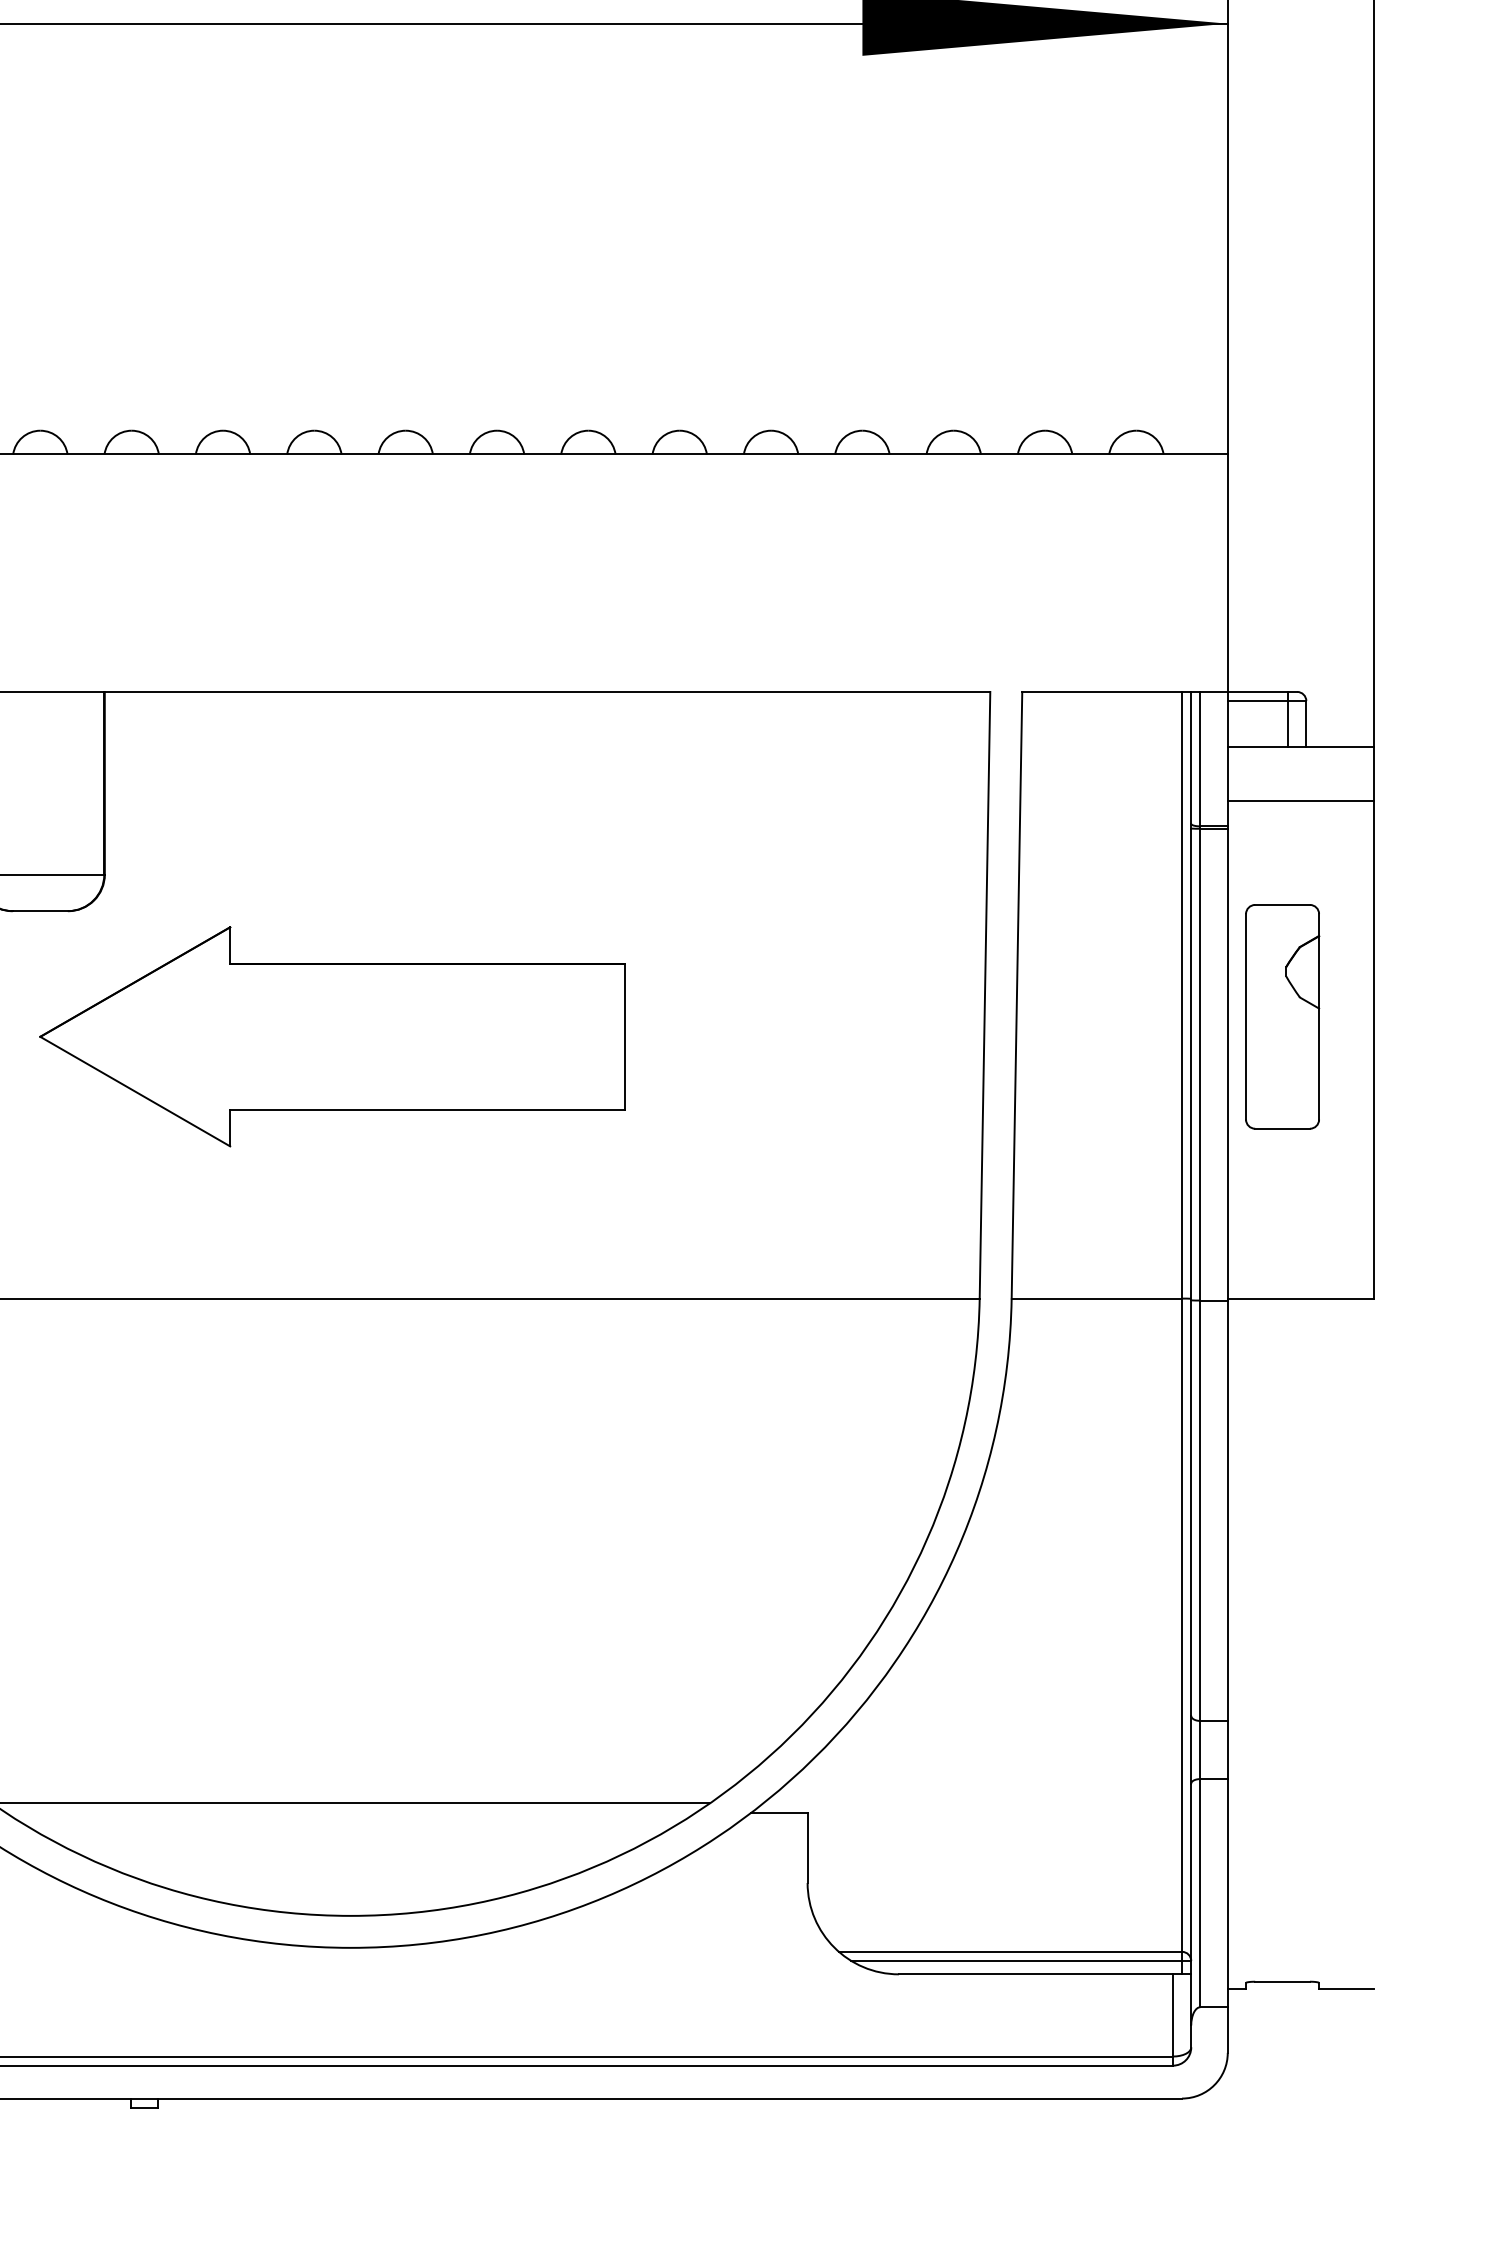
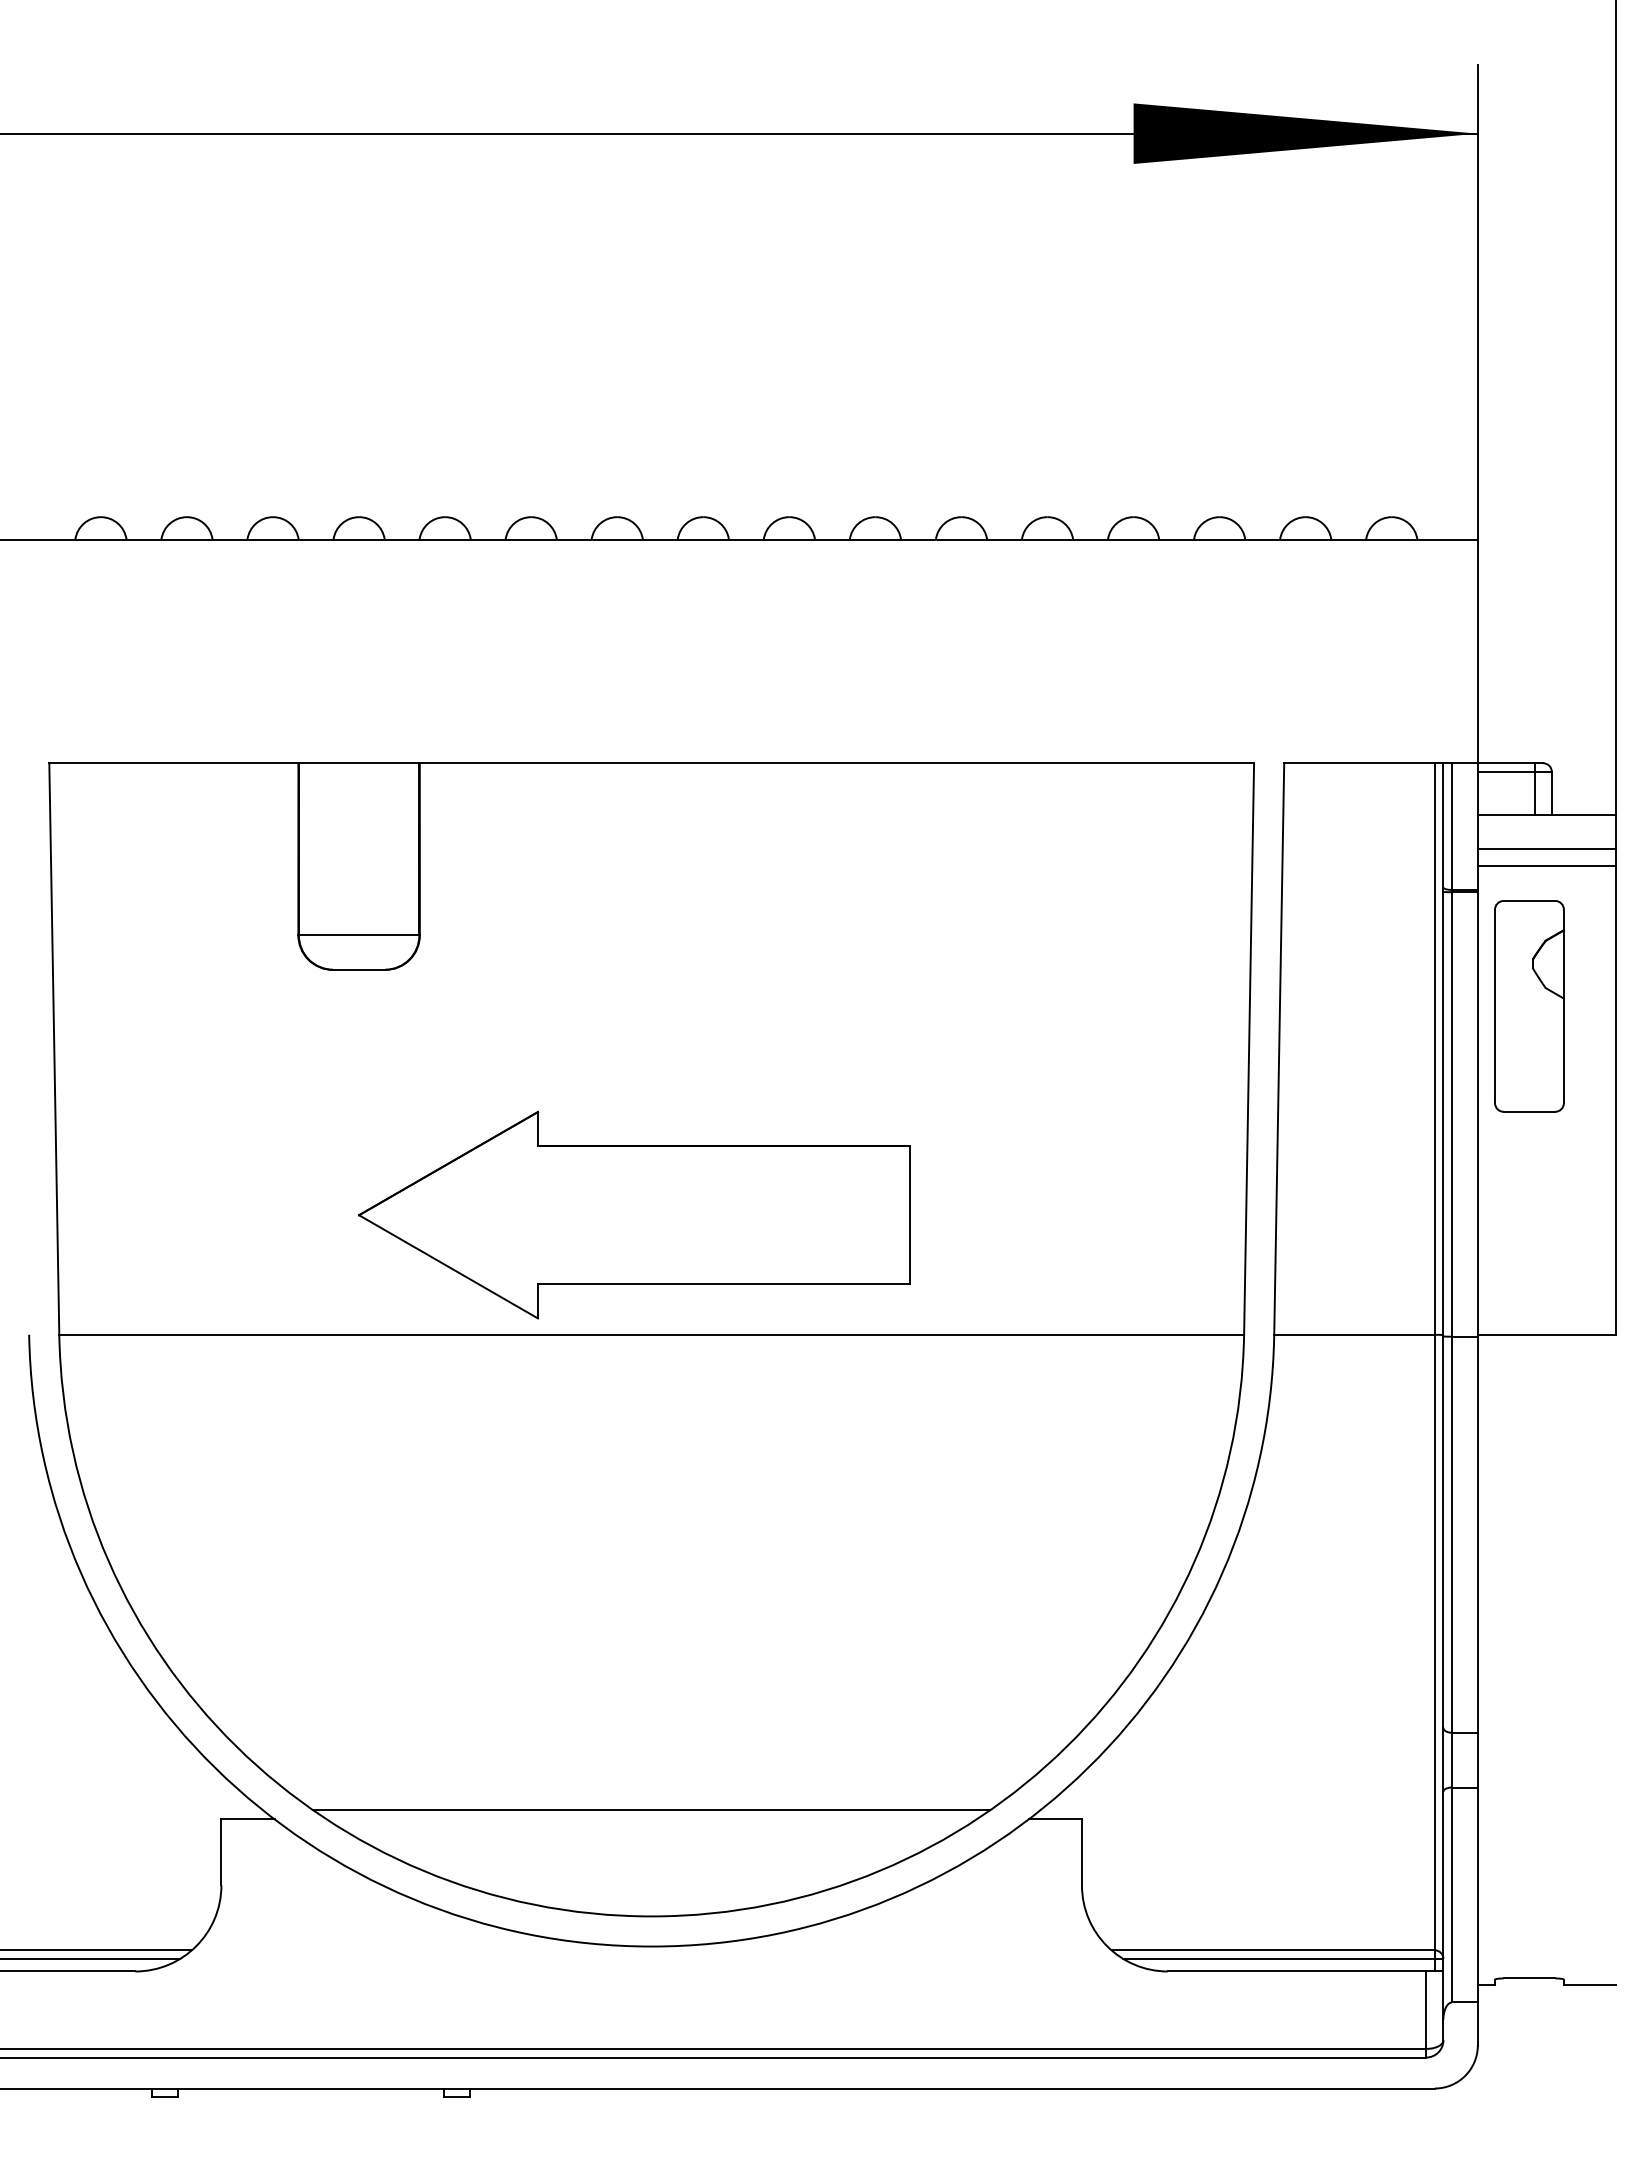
line: (1300, 783) -> (1546, 849), added
part: (1282, 1016) -> (1529, 1006), moved
part: (332, 1036) -> (634, 1214), moved

